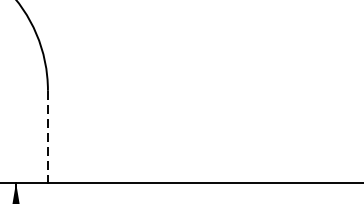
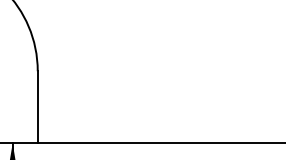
line: (47, 137) -> (37, 107), dashed -> solid

